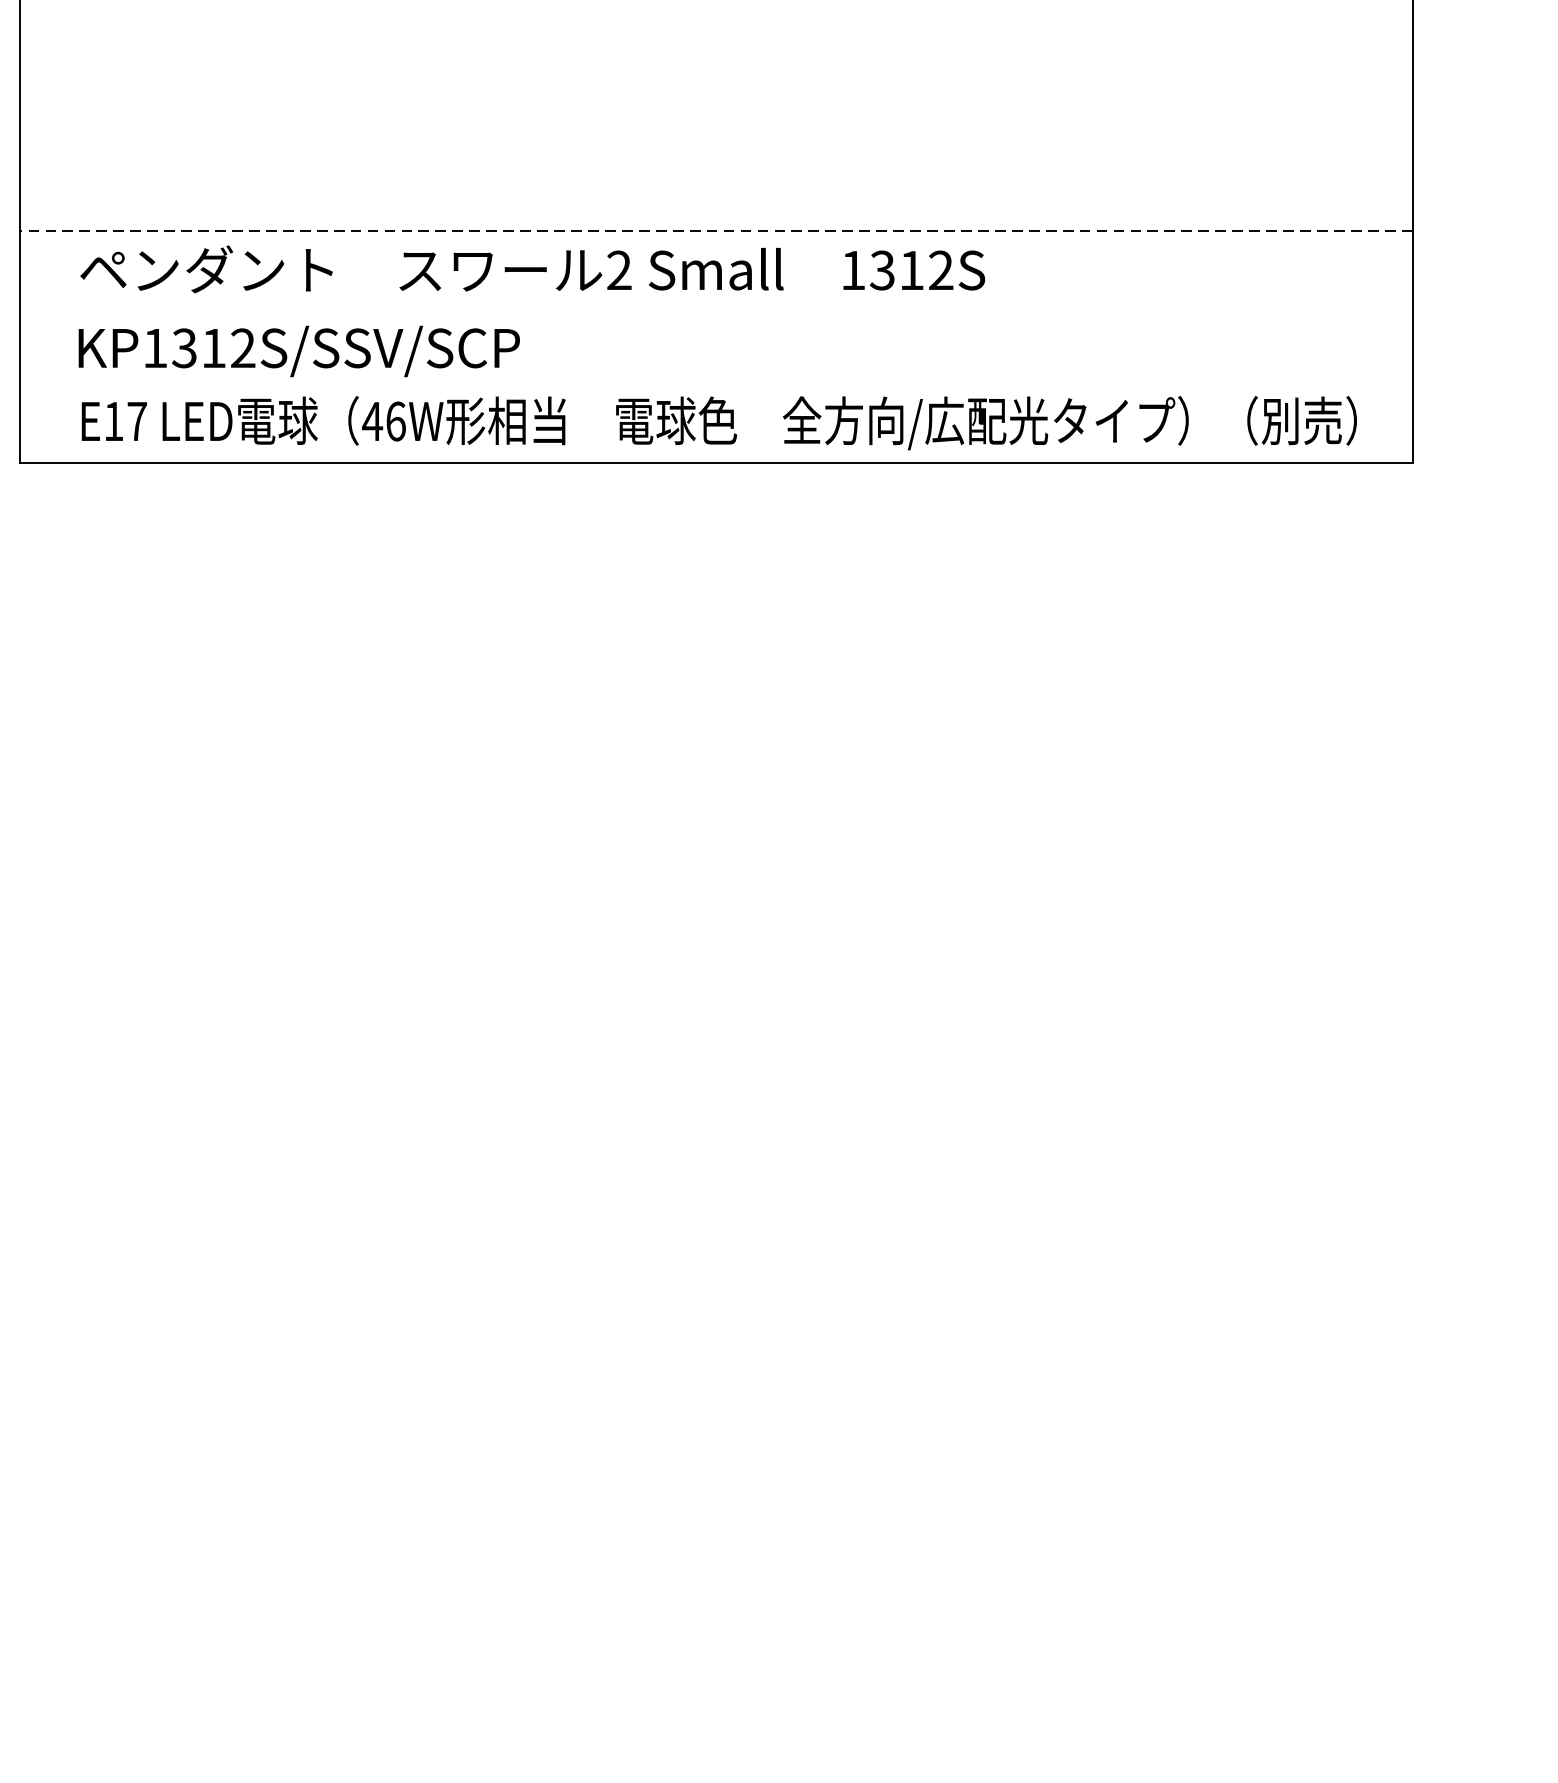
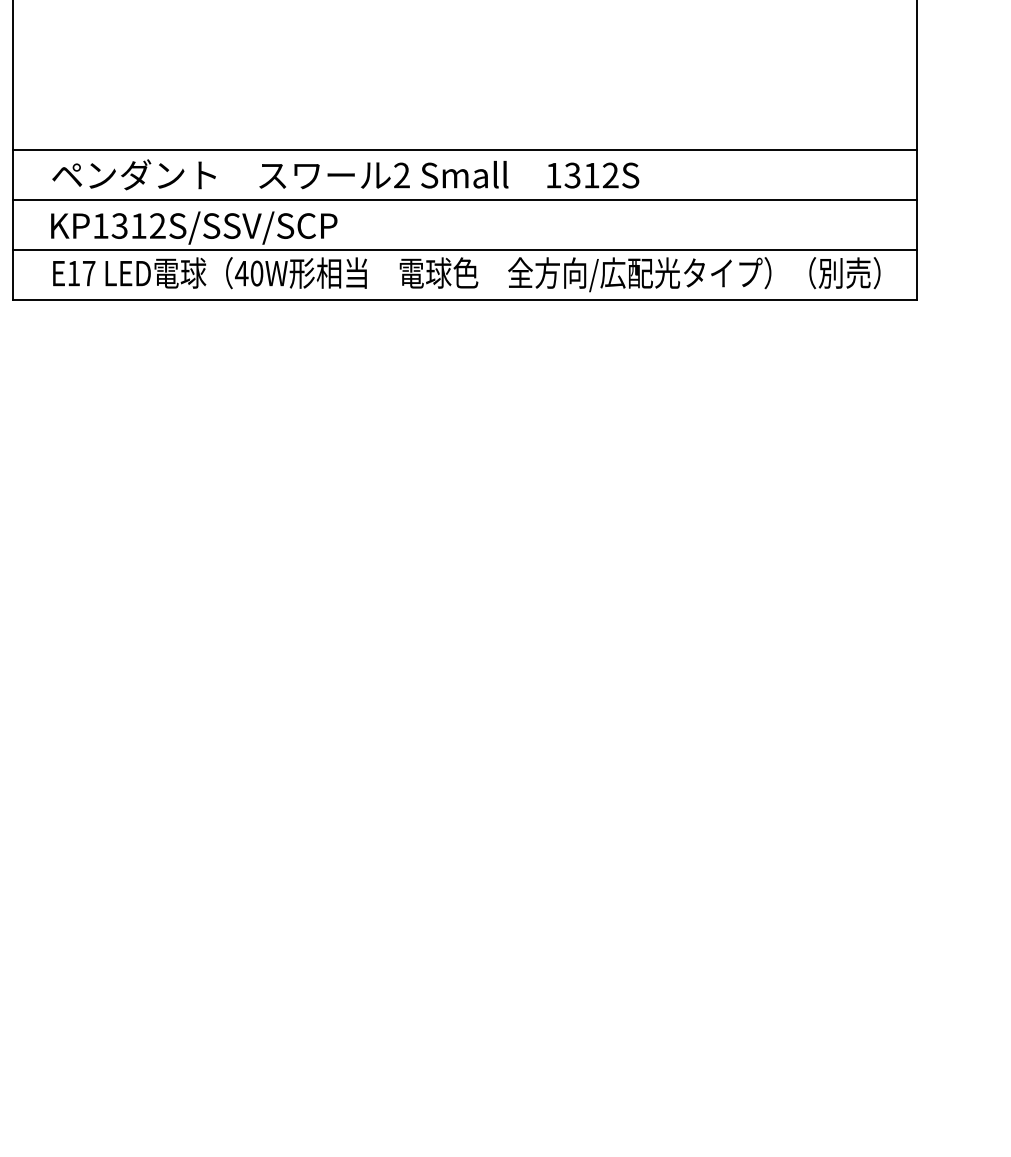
line: (715, 230) -> (464, 149), dashed -> solid
line: (715, 307) -> (464, 199), added
line: (715, 385) -> (464, 250), added
text: (395, 421) -> (256, 273), 46W -> 40W

